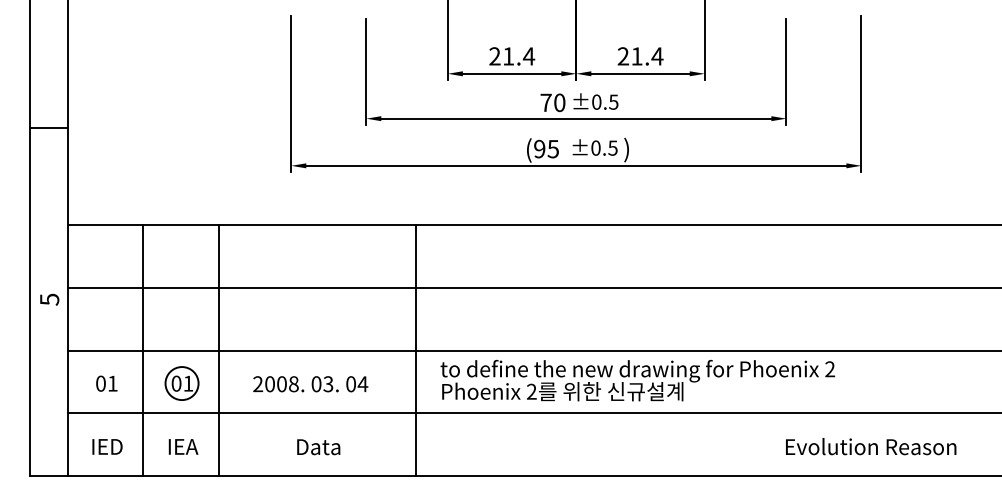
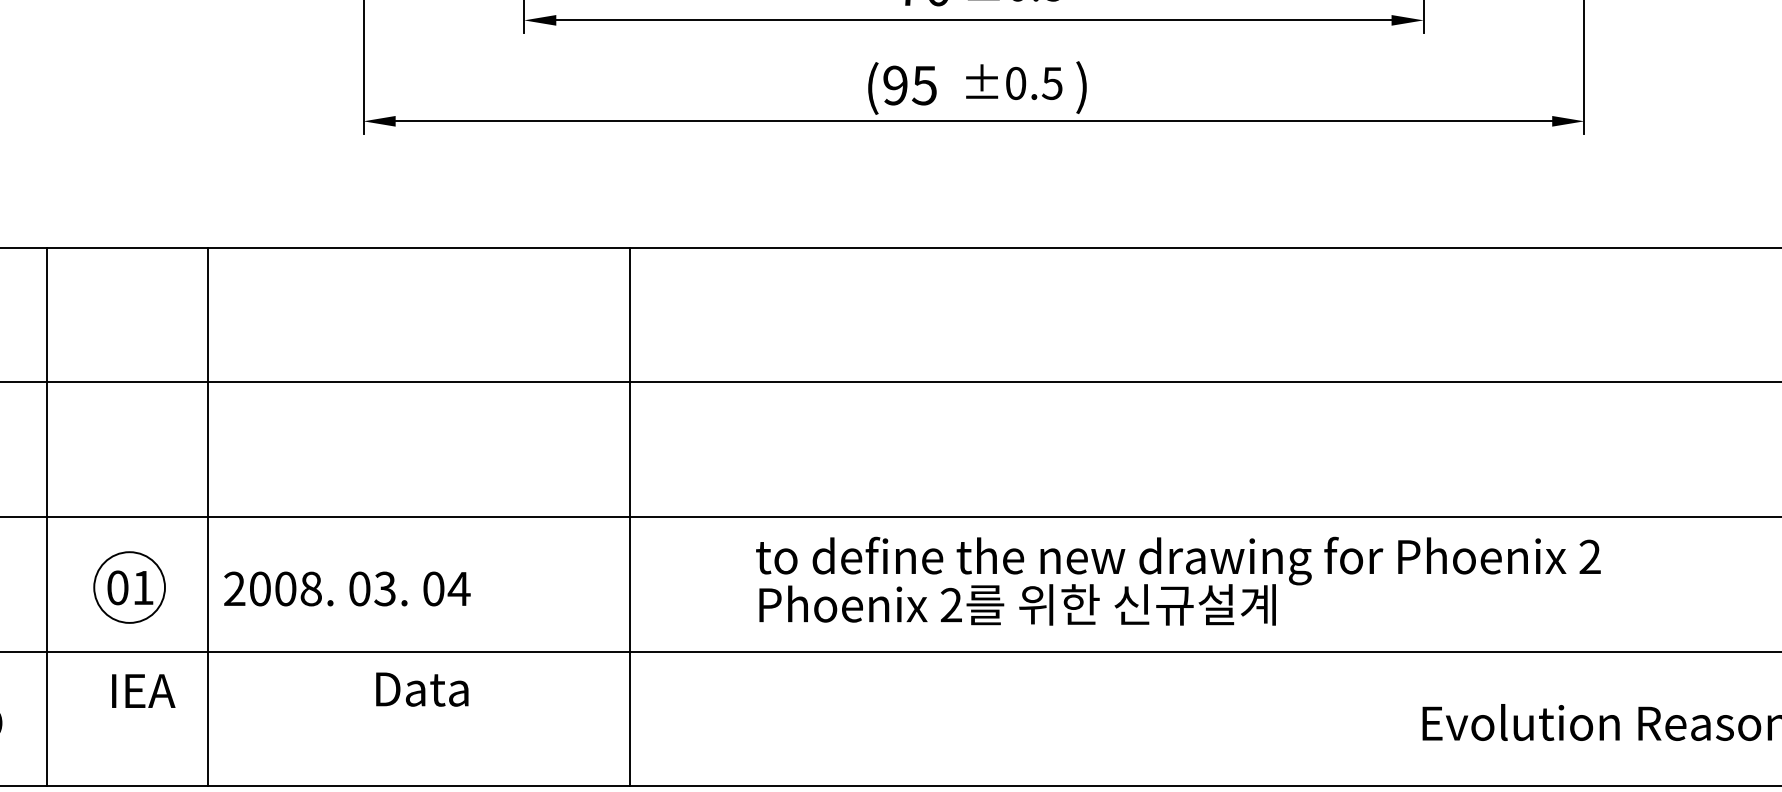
text: (637, 380) -> (1177, 580), moved
text: (310, 384) -> (346, 589), moved
text: (183, 446) -> (143, 690), moved
text: (318, 447) -> (421, 690), moved

